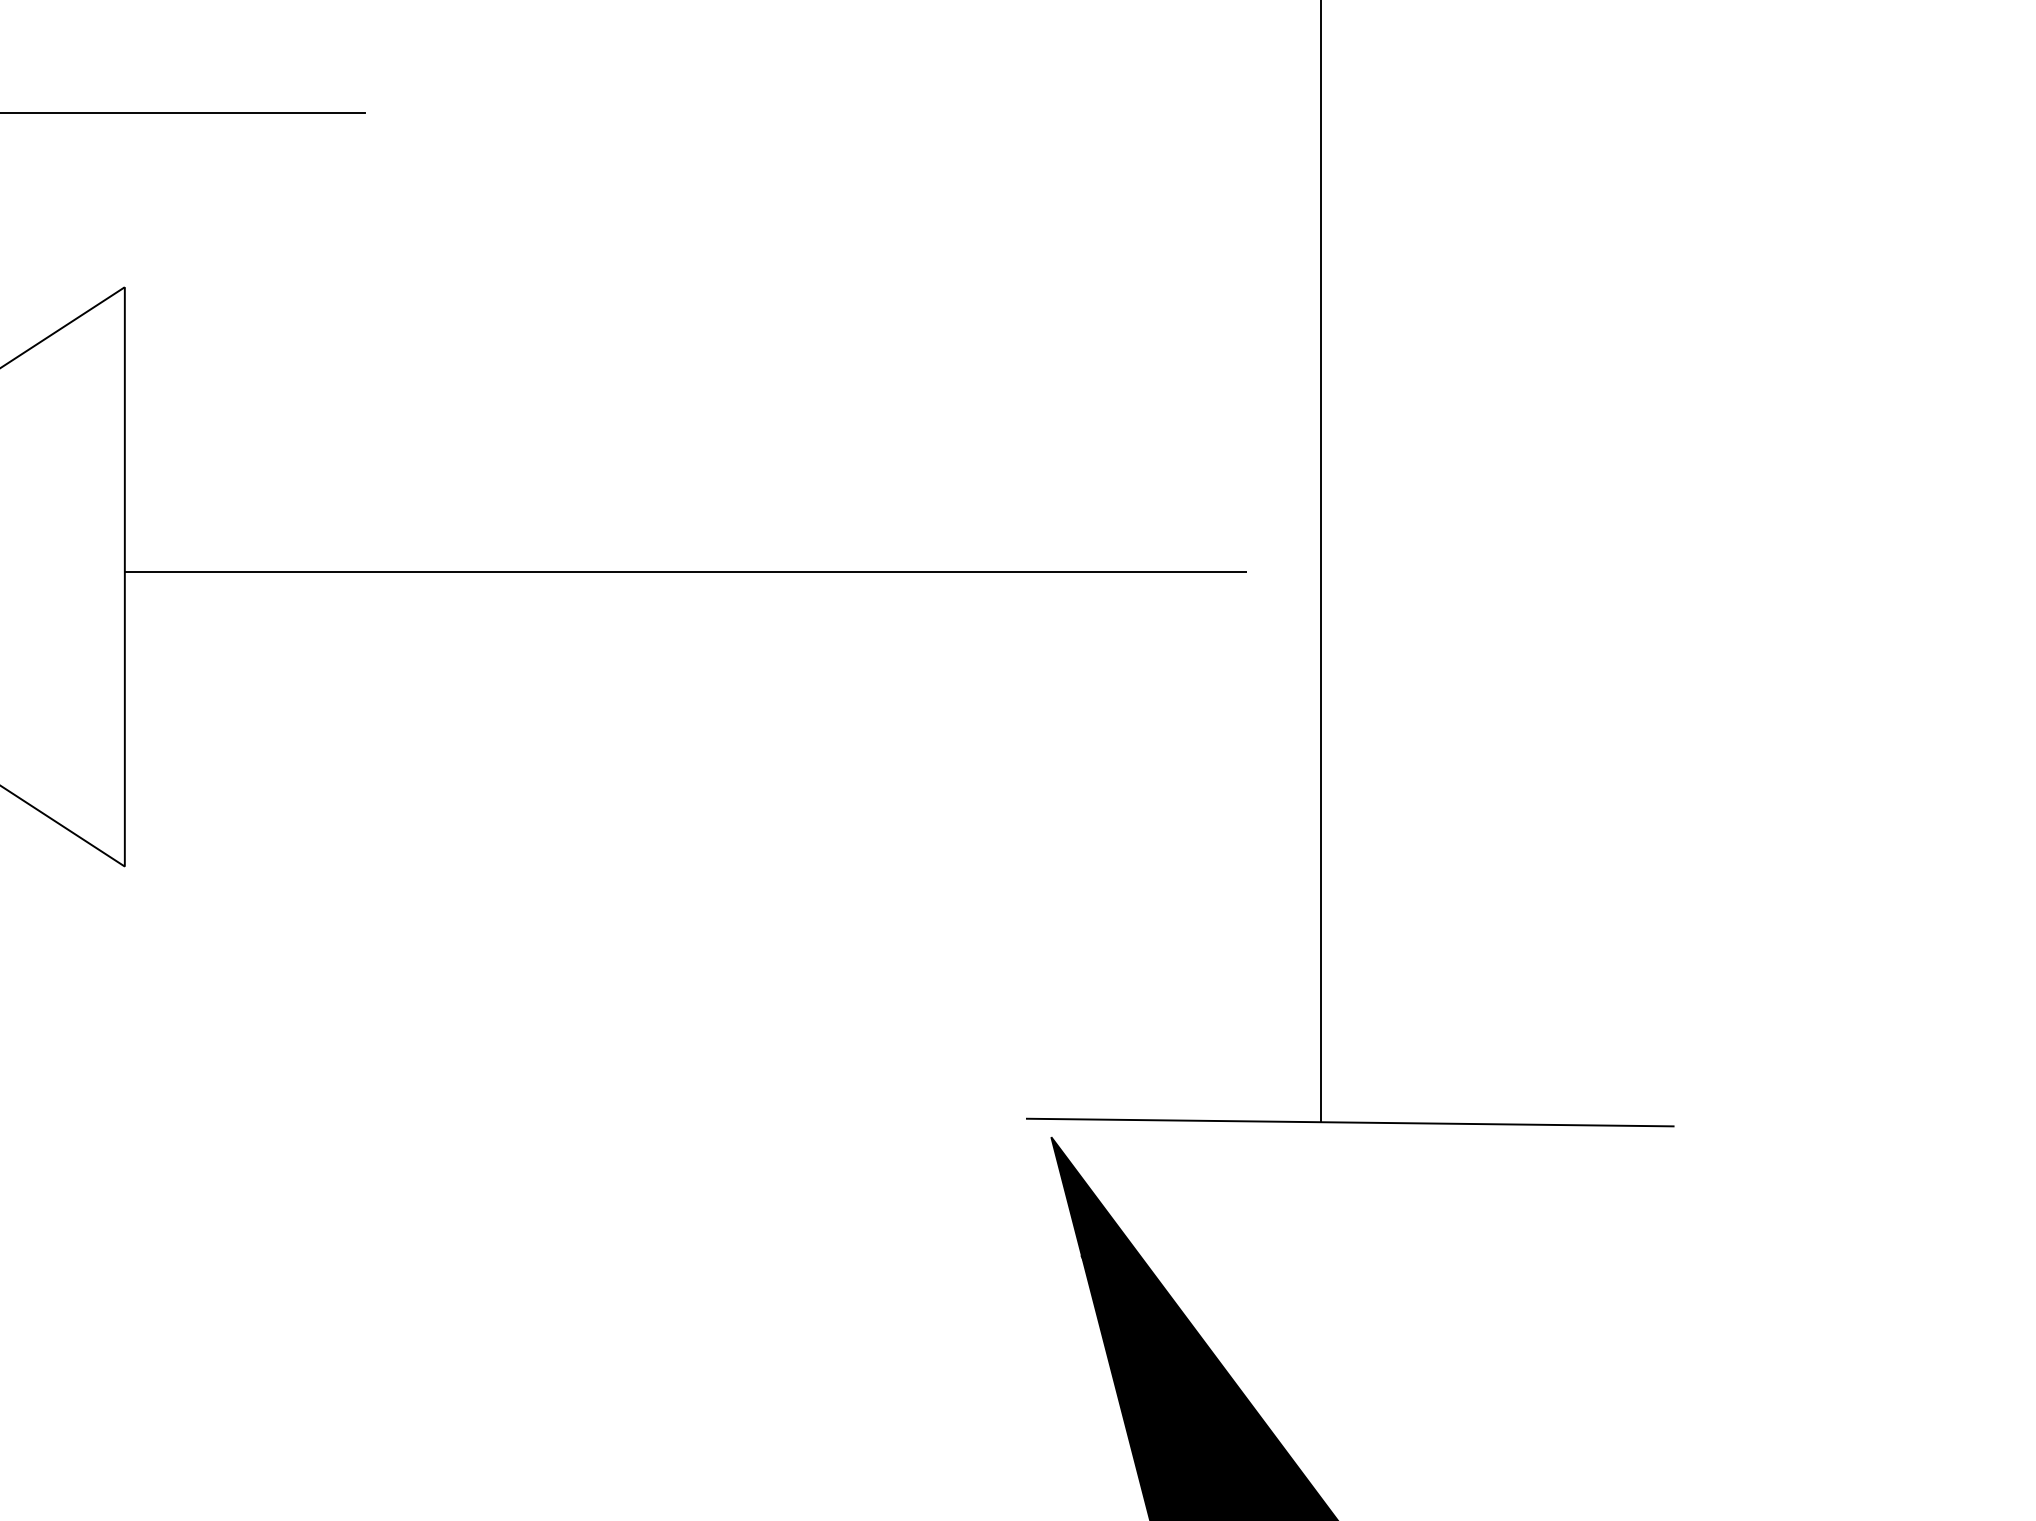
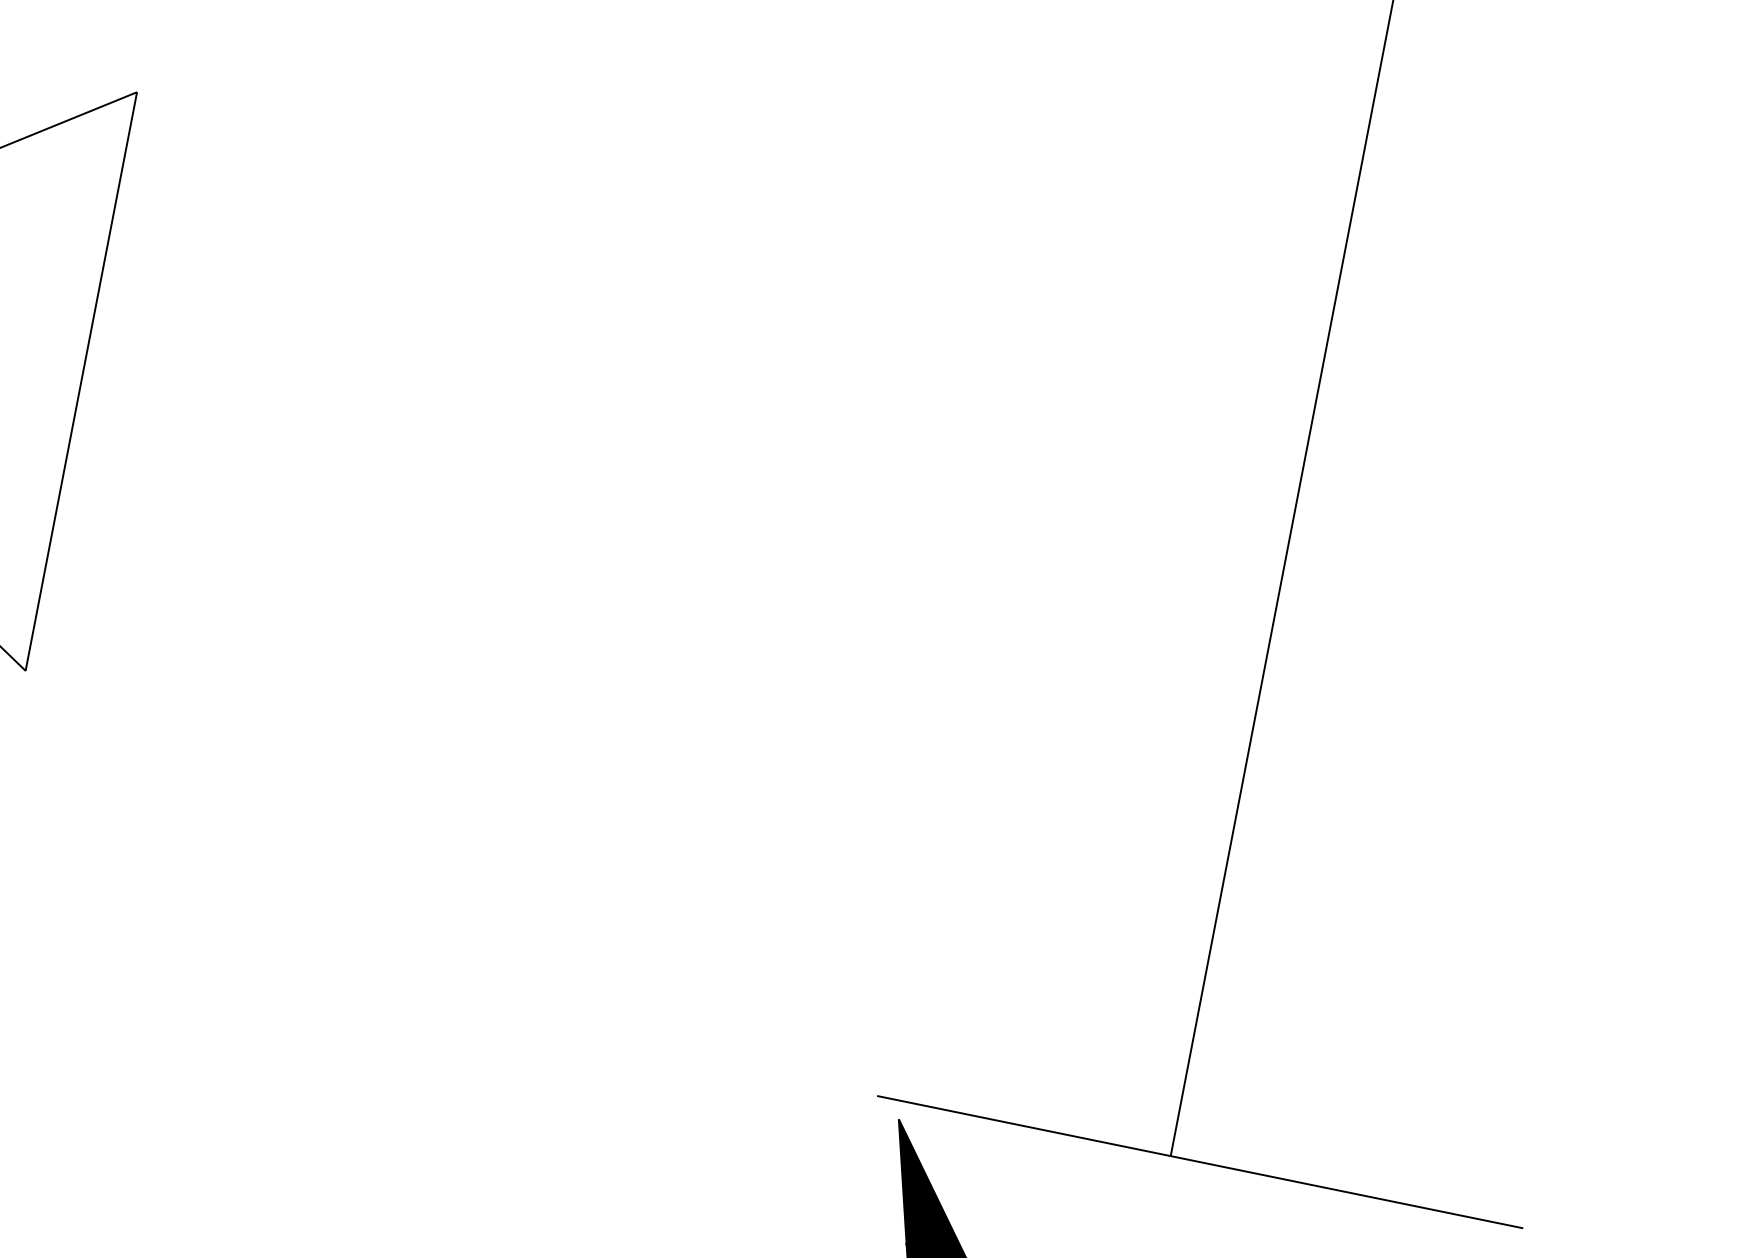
line: (685, 572) -> (642, 484), removed

